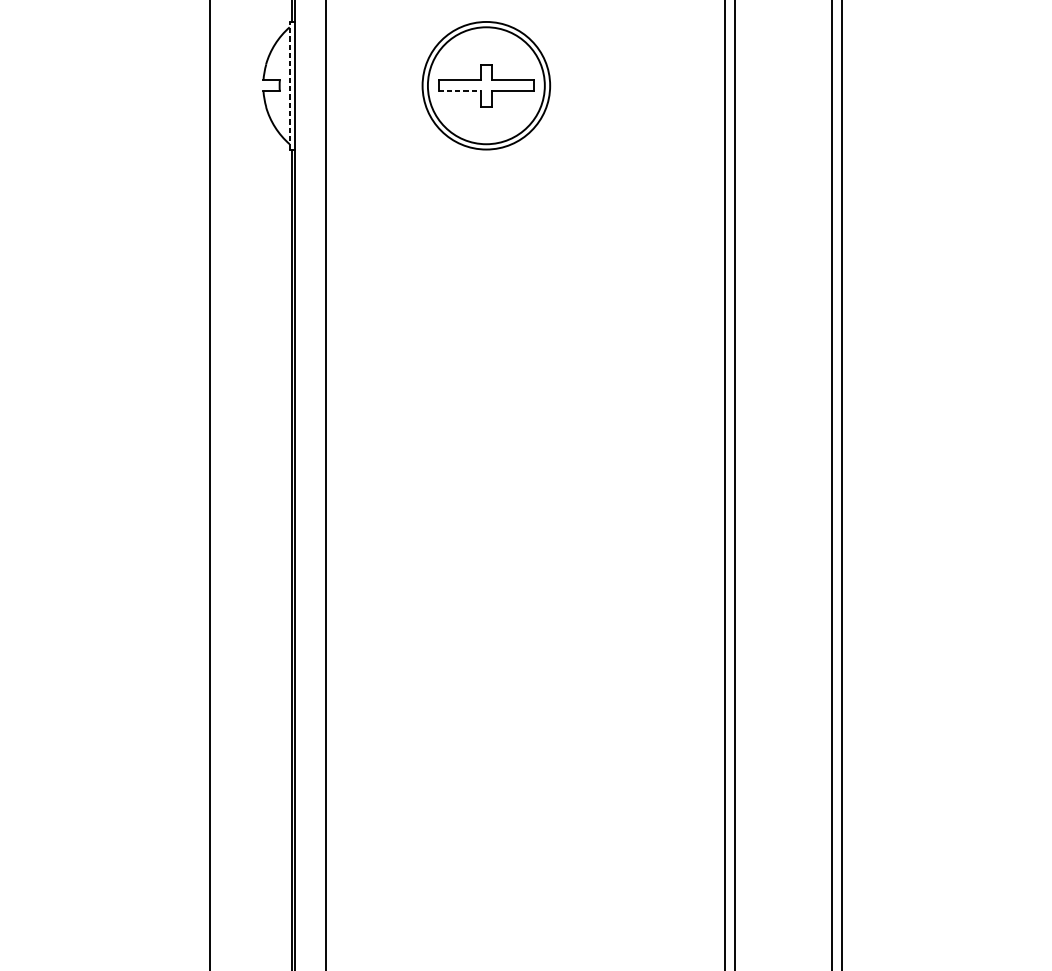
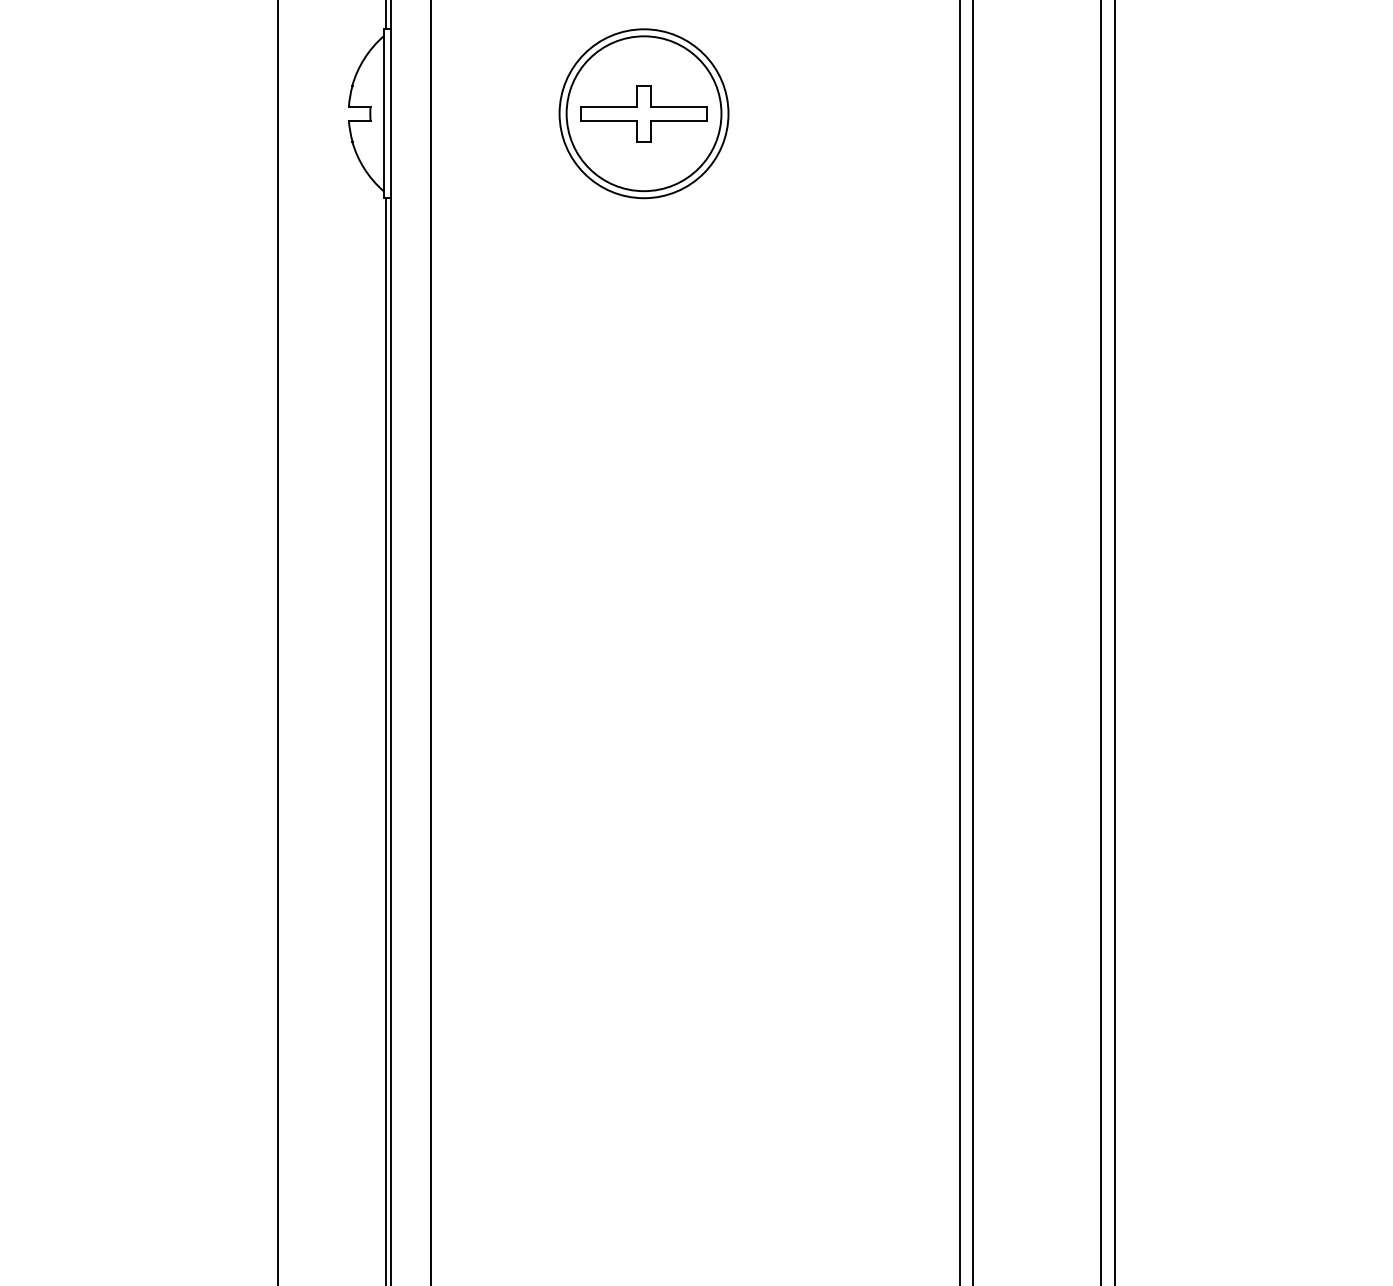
line: (289, 85) -> (383, 113), dashed -> solid
line: (460, 90) -> (609, 120), dashed -> solid

